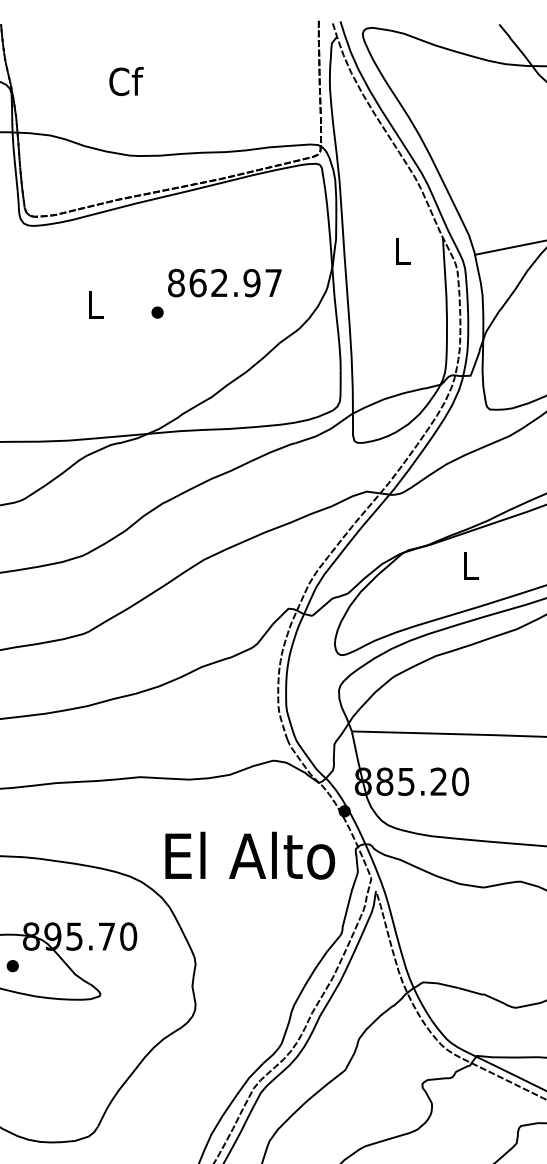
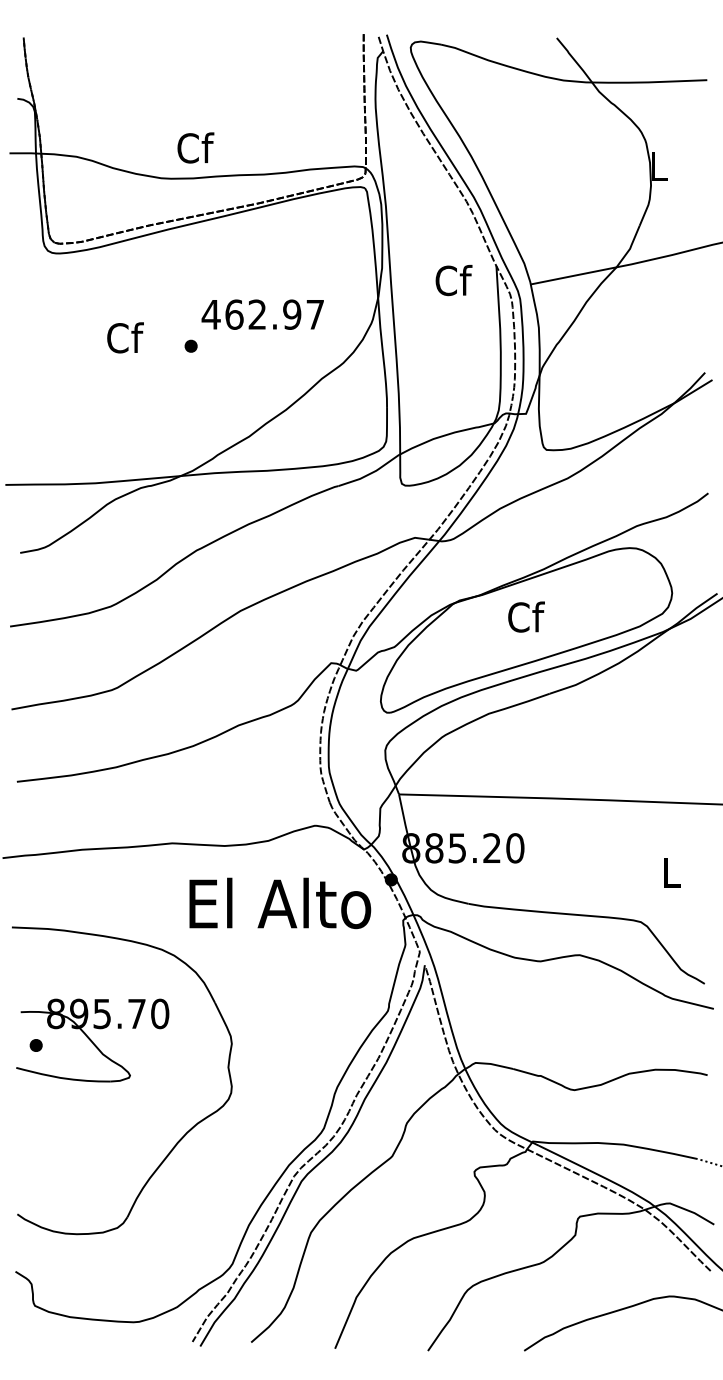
text: (126, 81) -> (195, 147), moved
text: (402, 251) -> (453, 280), L -> Cf
text: (175, 282) -> (210, 314), 862.97 -> 462.97
text: (96, 304) -> (125, 337), L -> Cf
text: (470, 565) -> (526, 616), L -> Cf
text: (250, 855) -> (280, 903), moved

